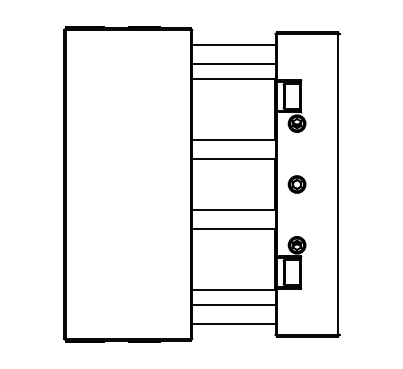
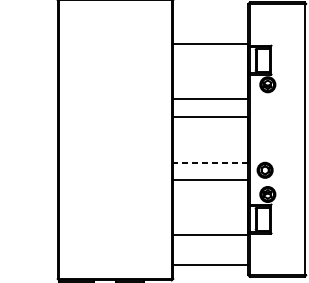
line: (233, 45) -> (210, 14), removed
line: (233, 64) -> (210, 31), removed
part: (296, 184) -> (264, 170), moved
line: (233, 210) -> (210, 163), solid -> dashed
line: (233, 304) -> (210, 247), removed

